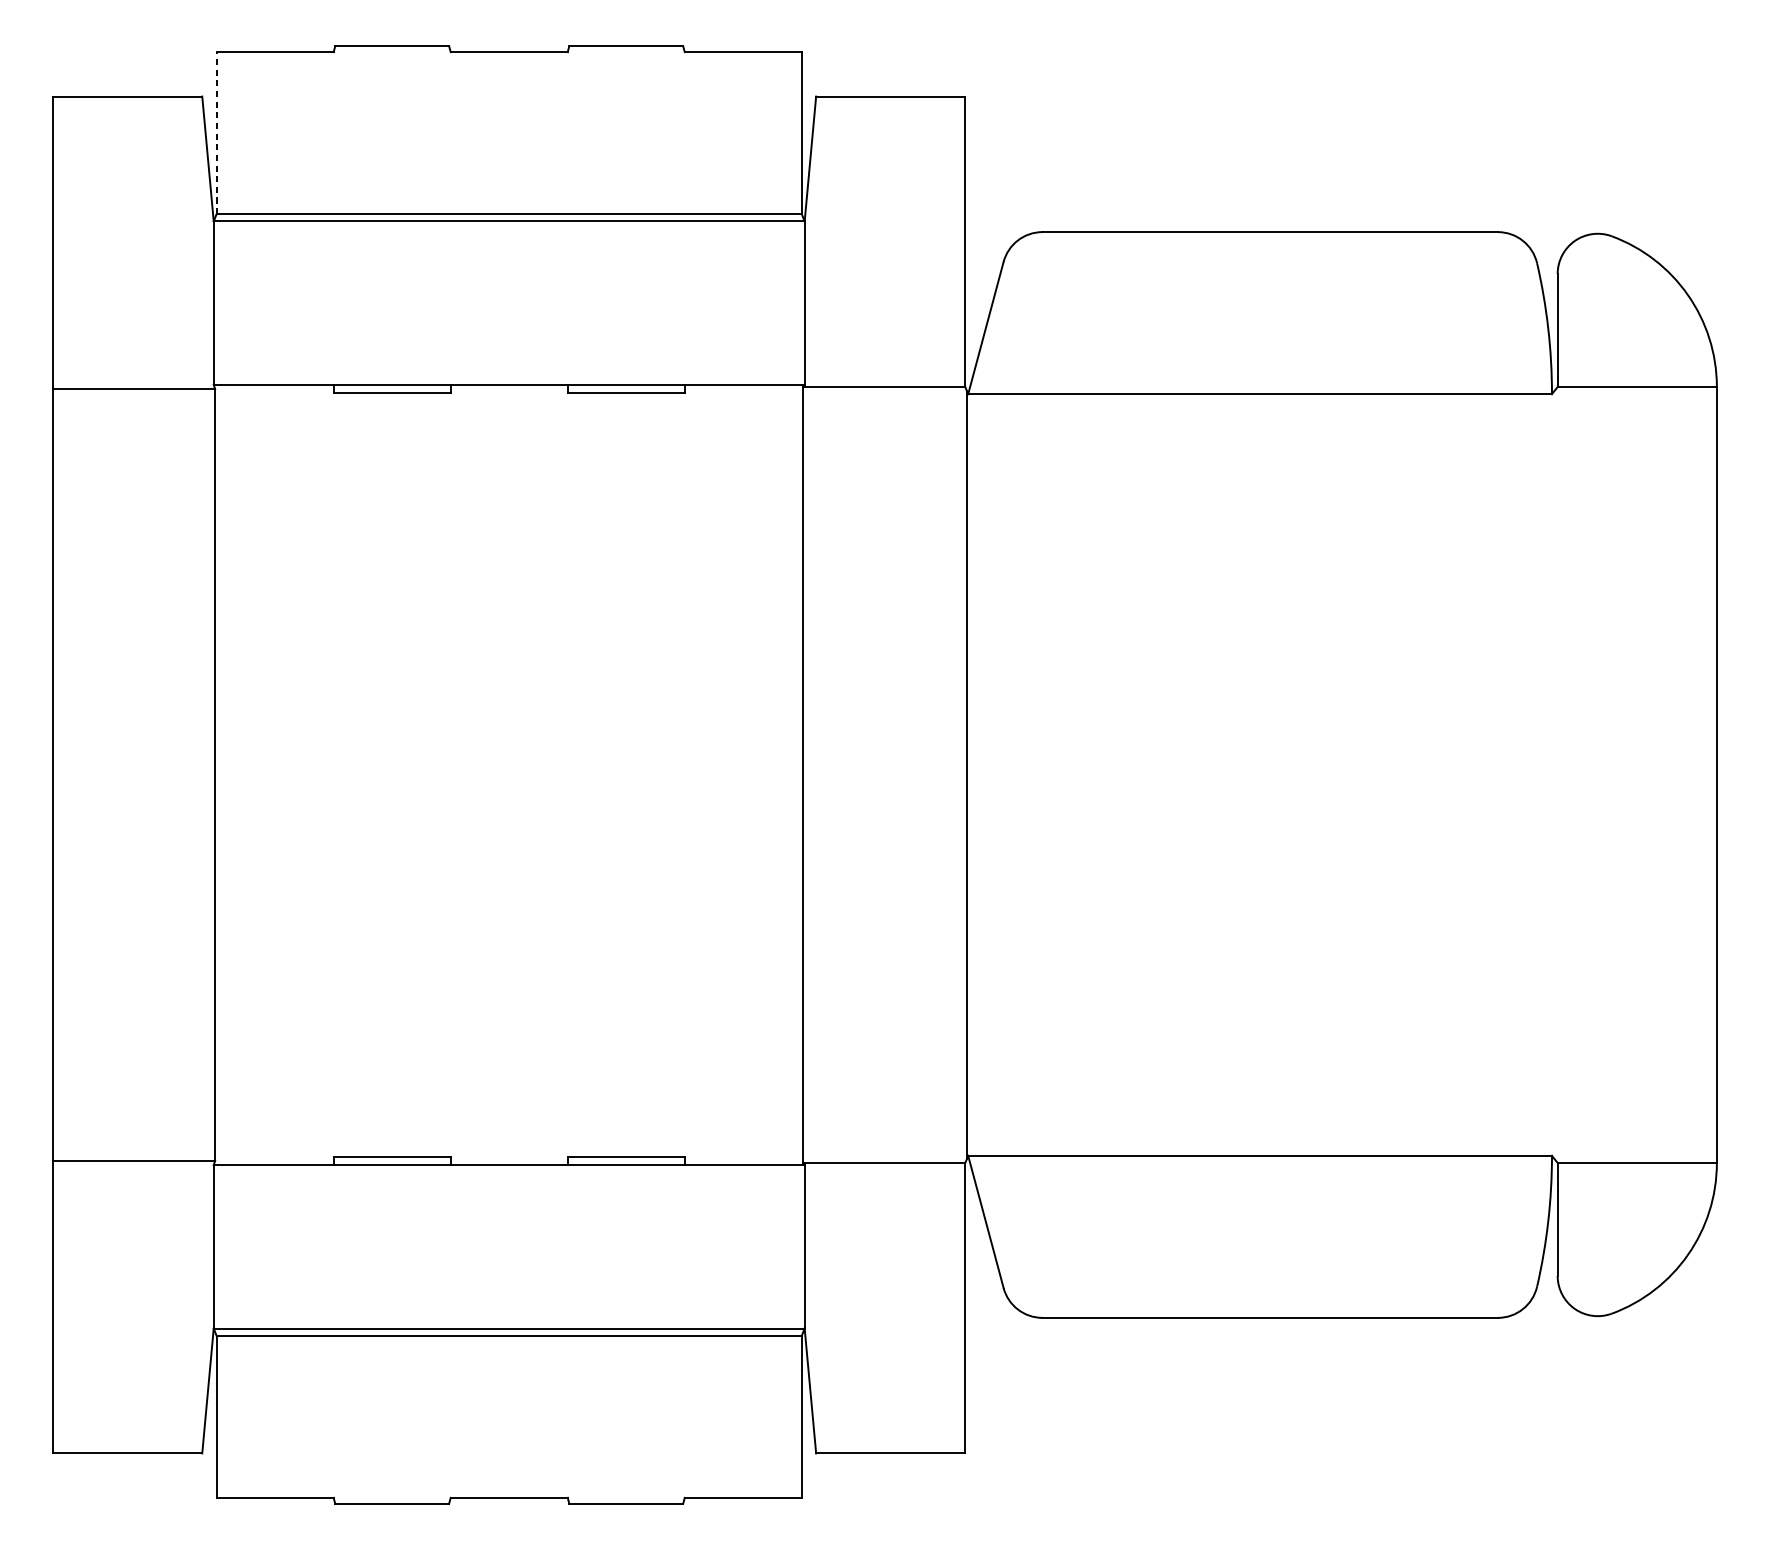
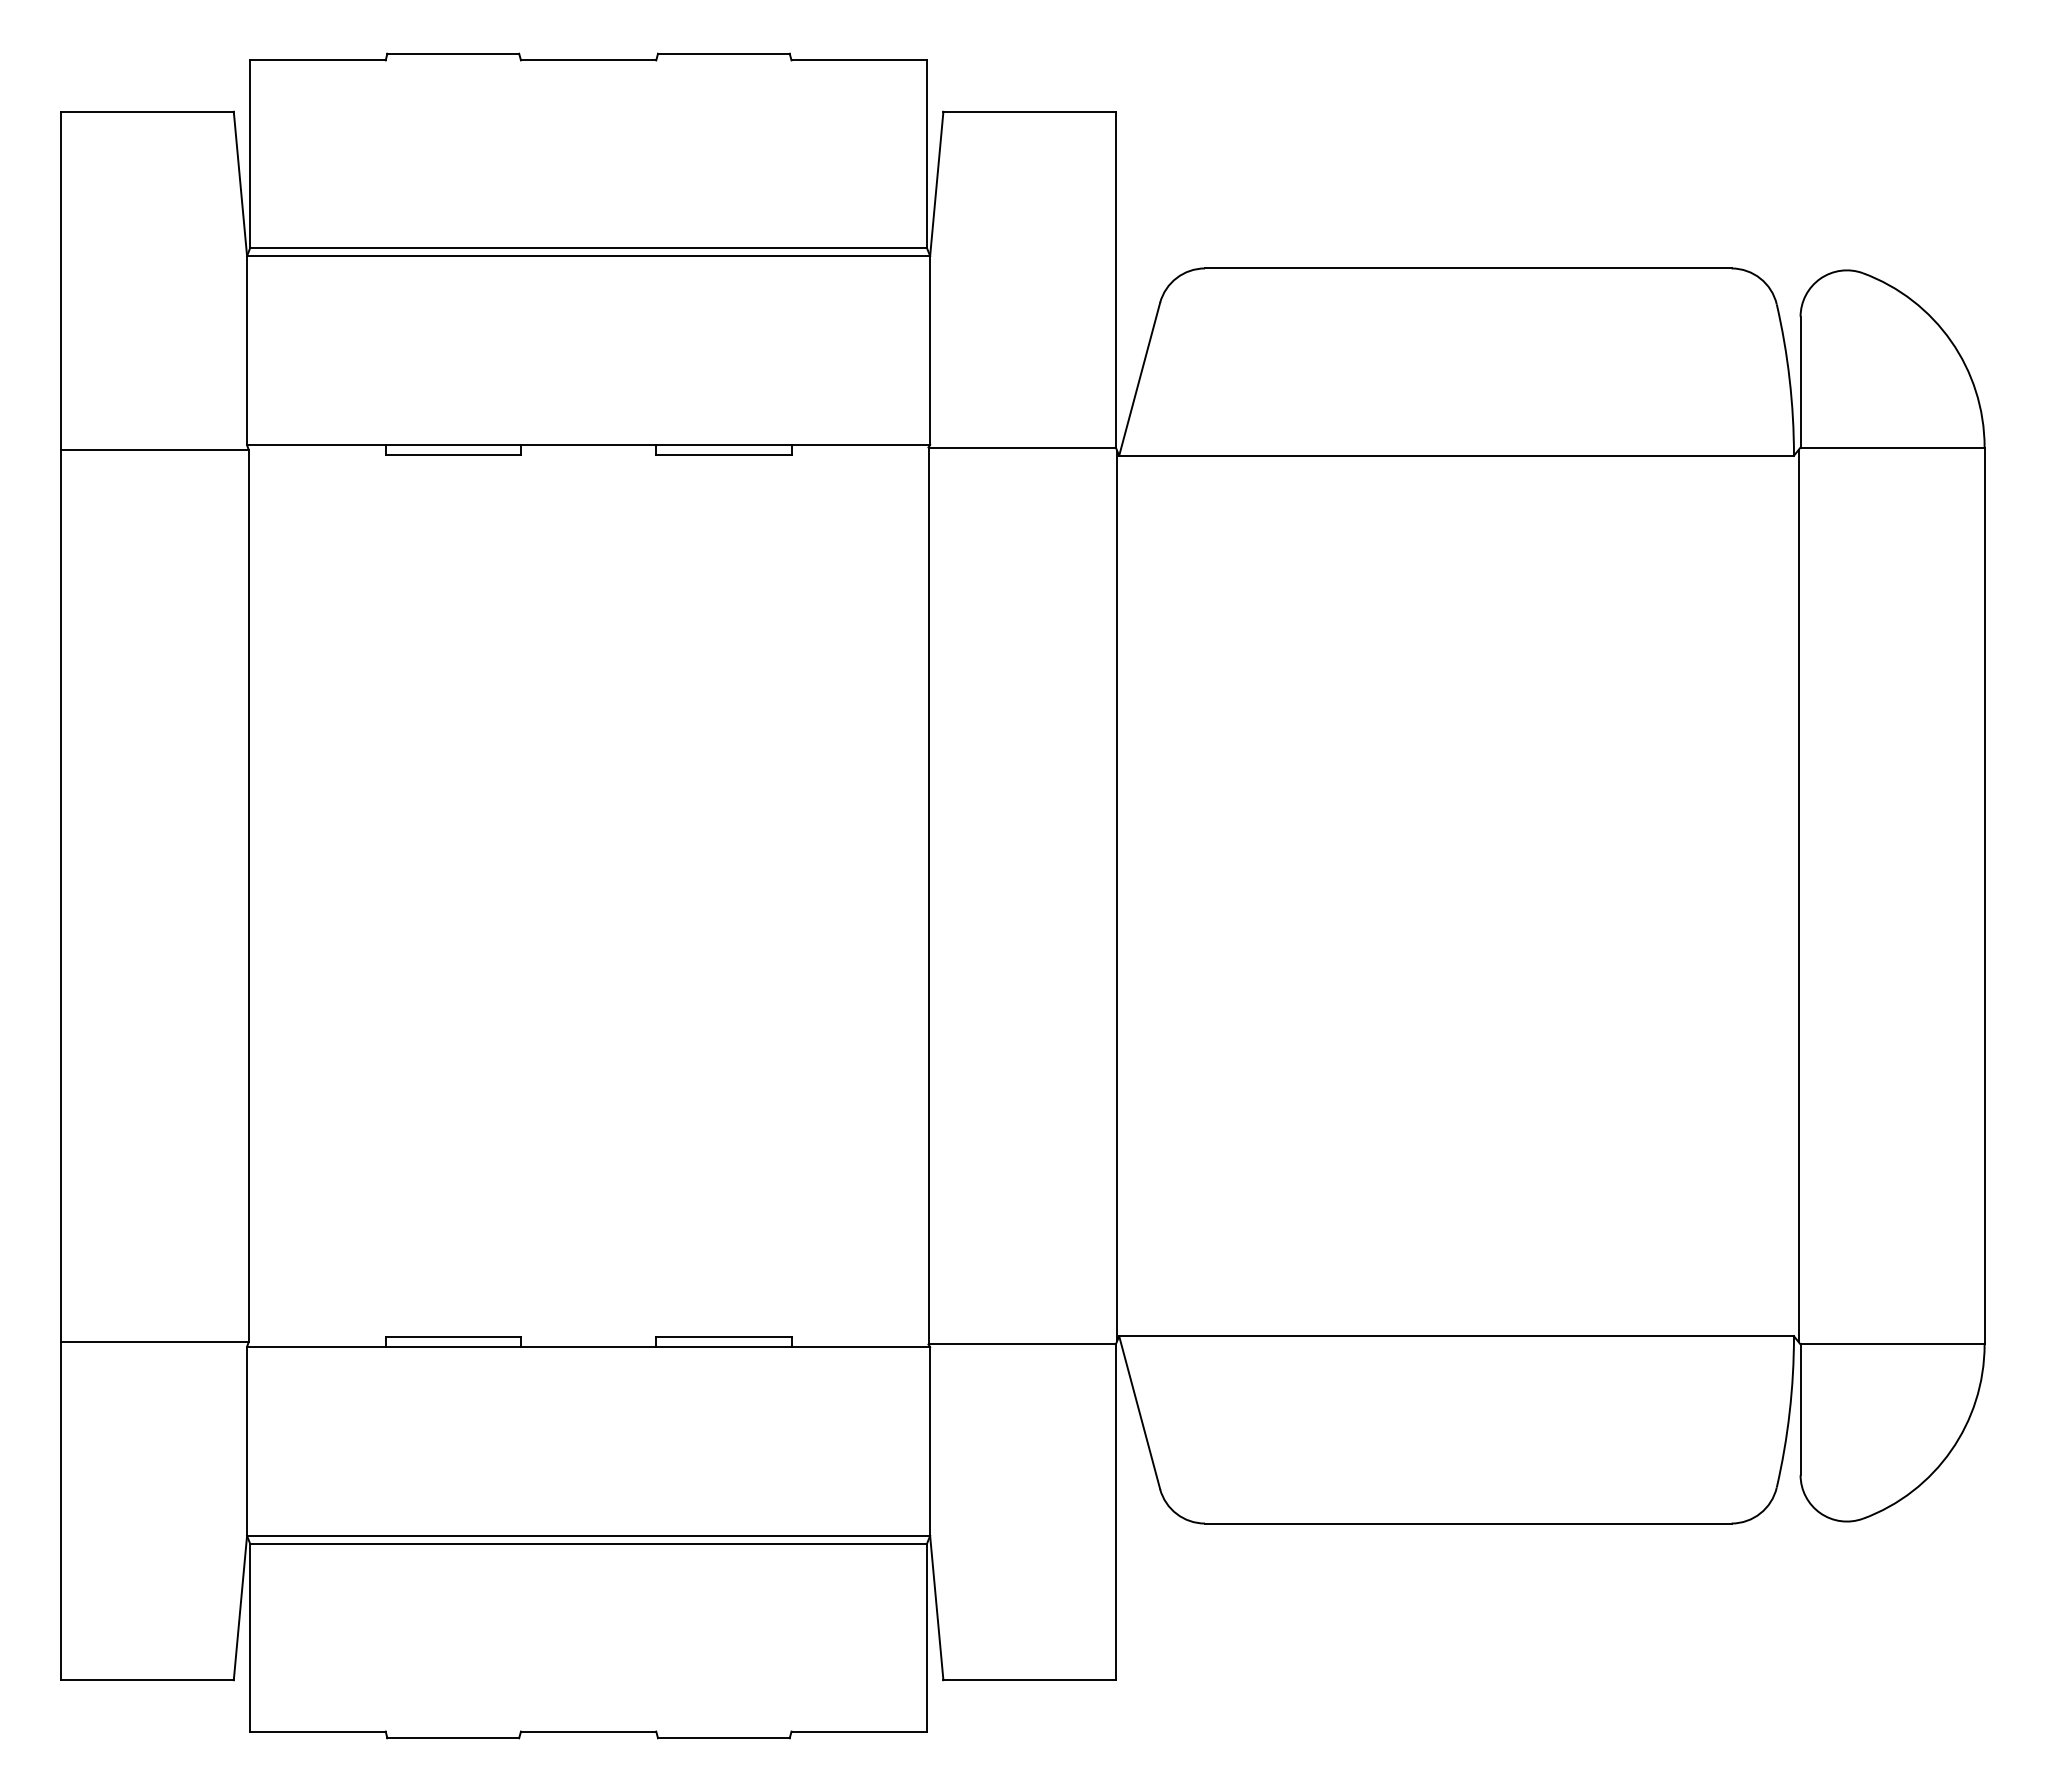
line: (216, 133) -> (250, 154), dashed -> solid
line: (1555, 774) -> (1798, 895), added

